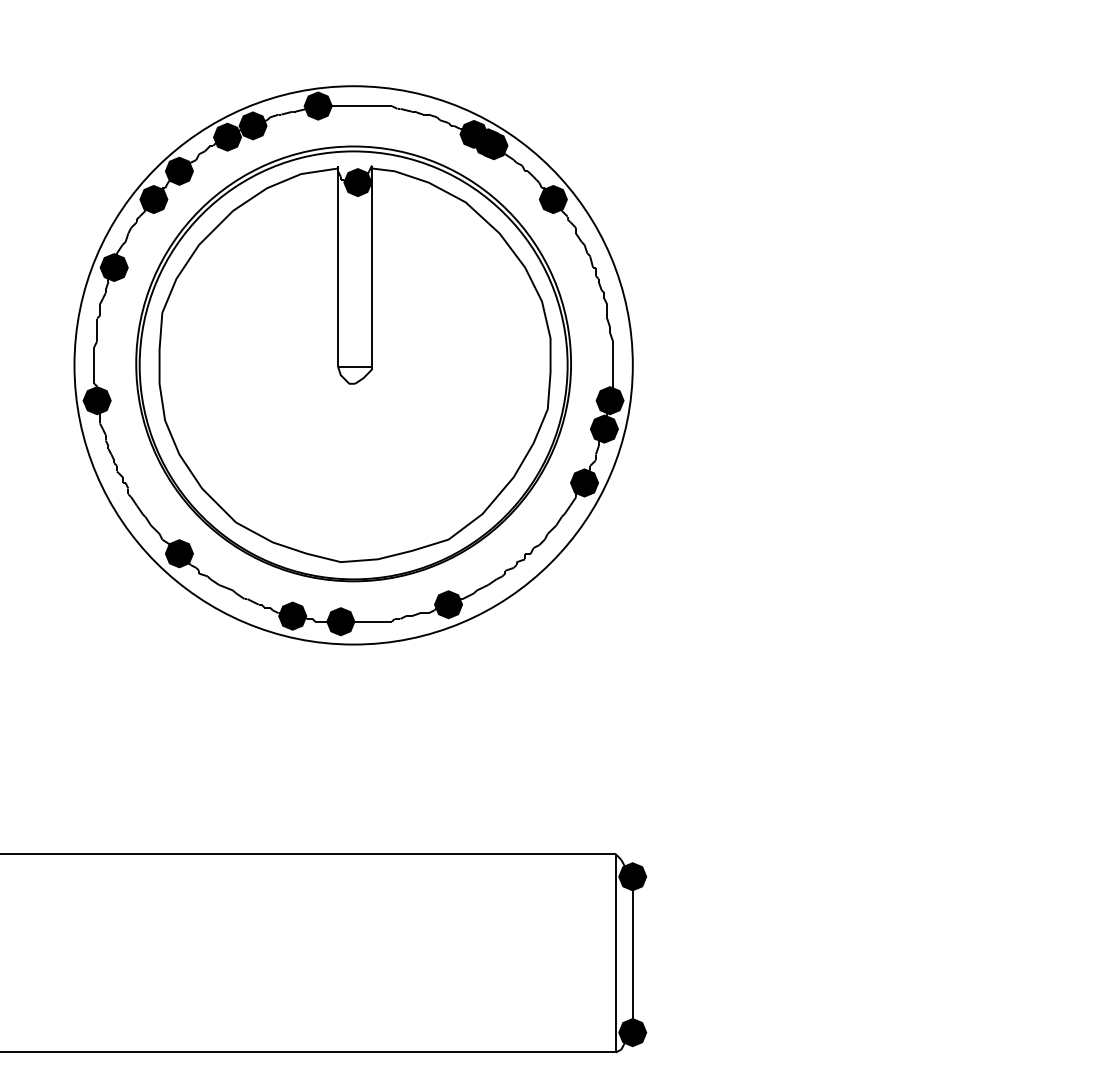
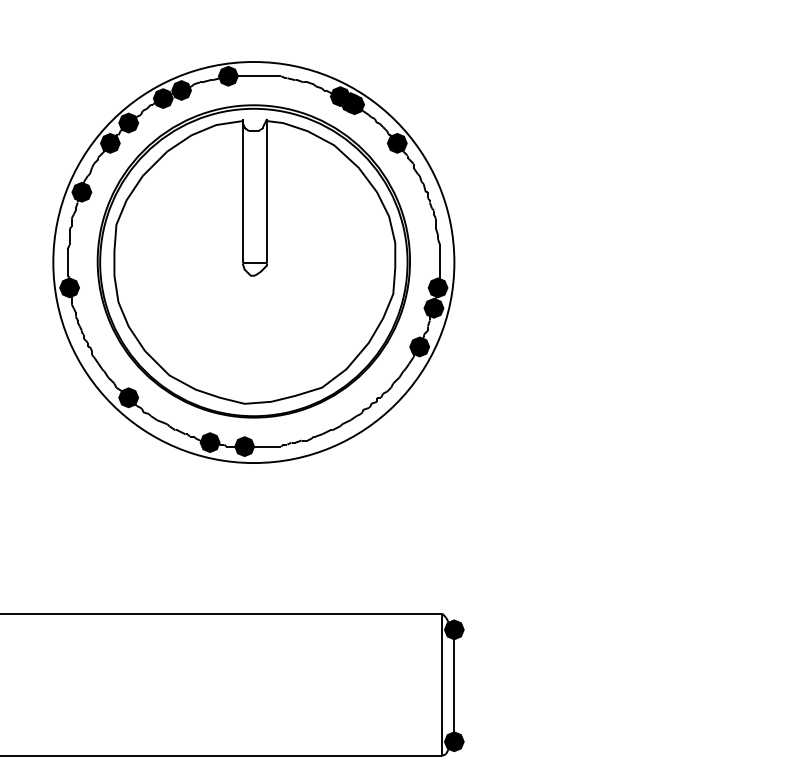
fill: (357, 182) -> (256, 131), removed
fill: (448, 604) -> (321, 434), removed

